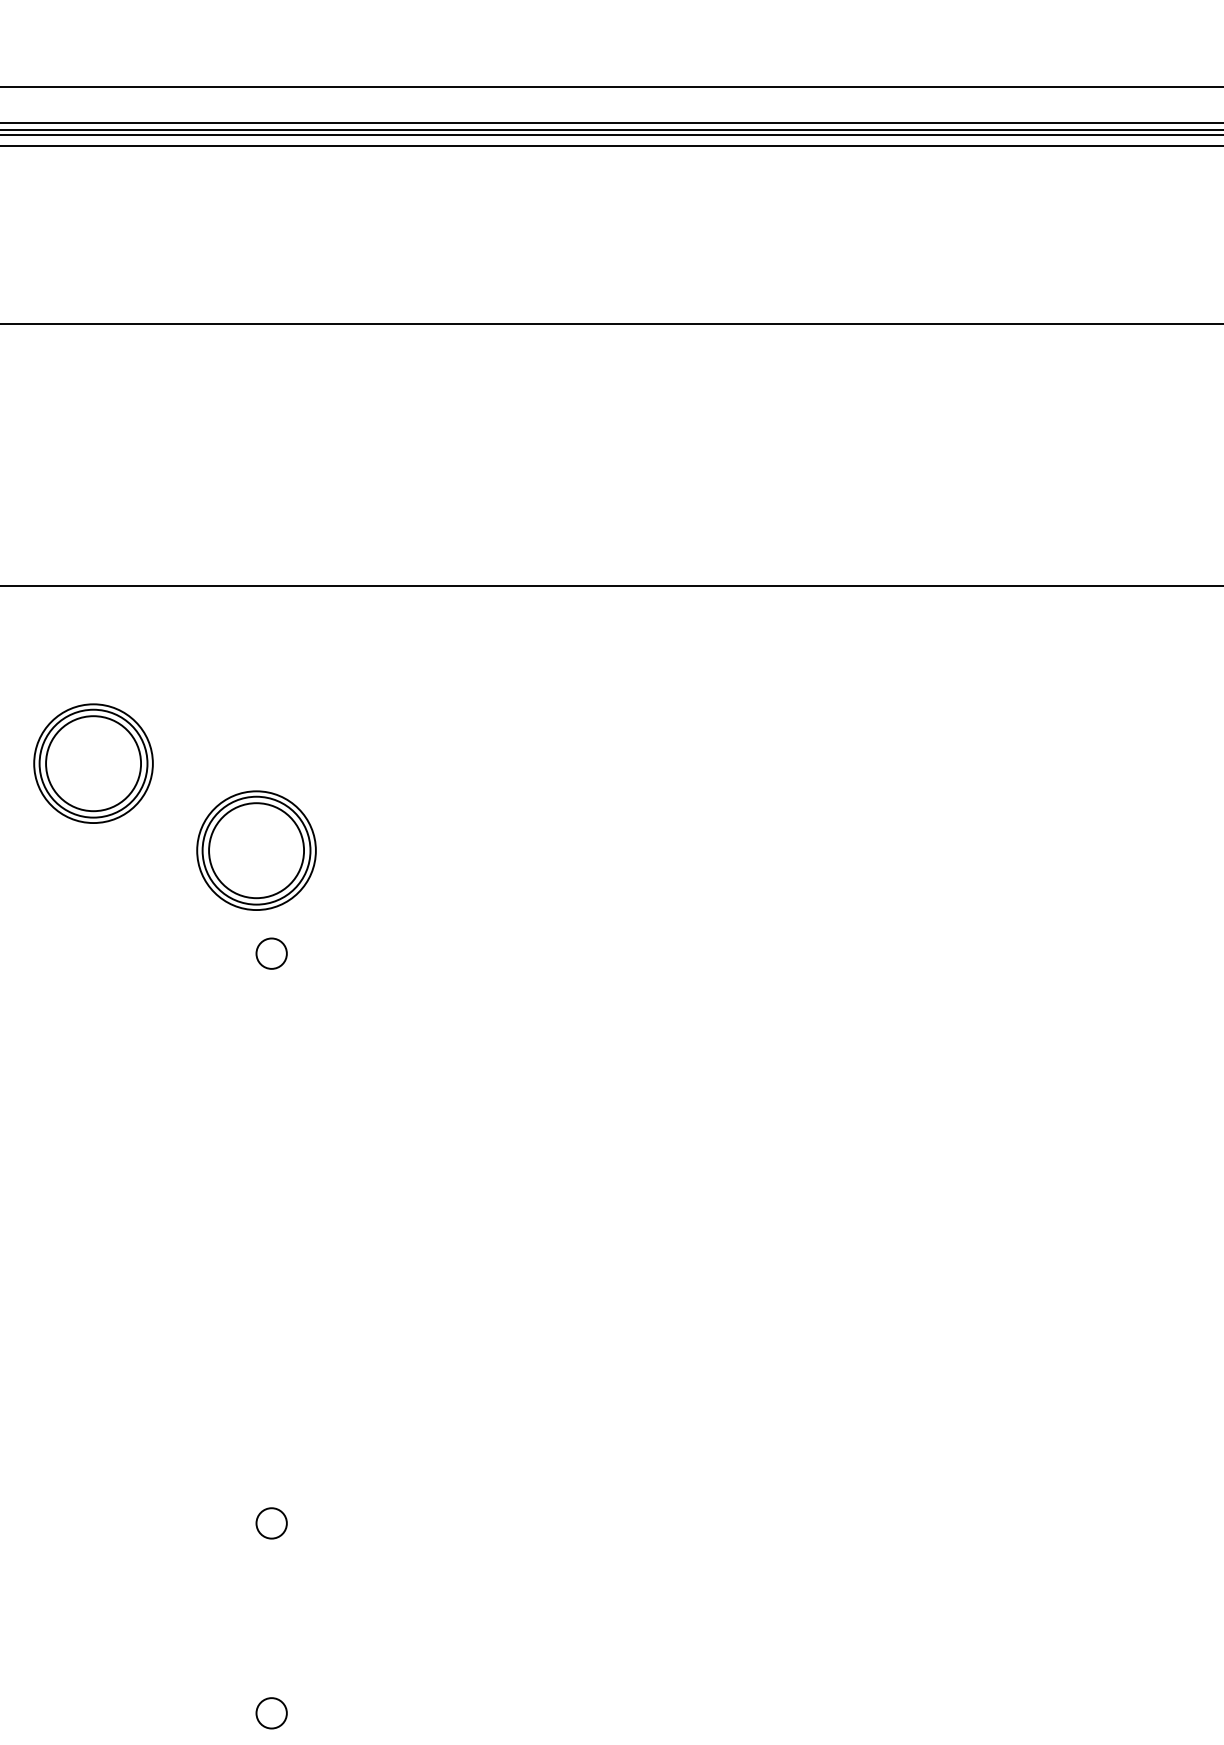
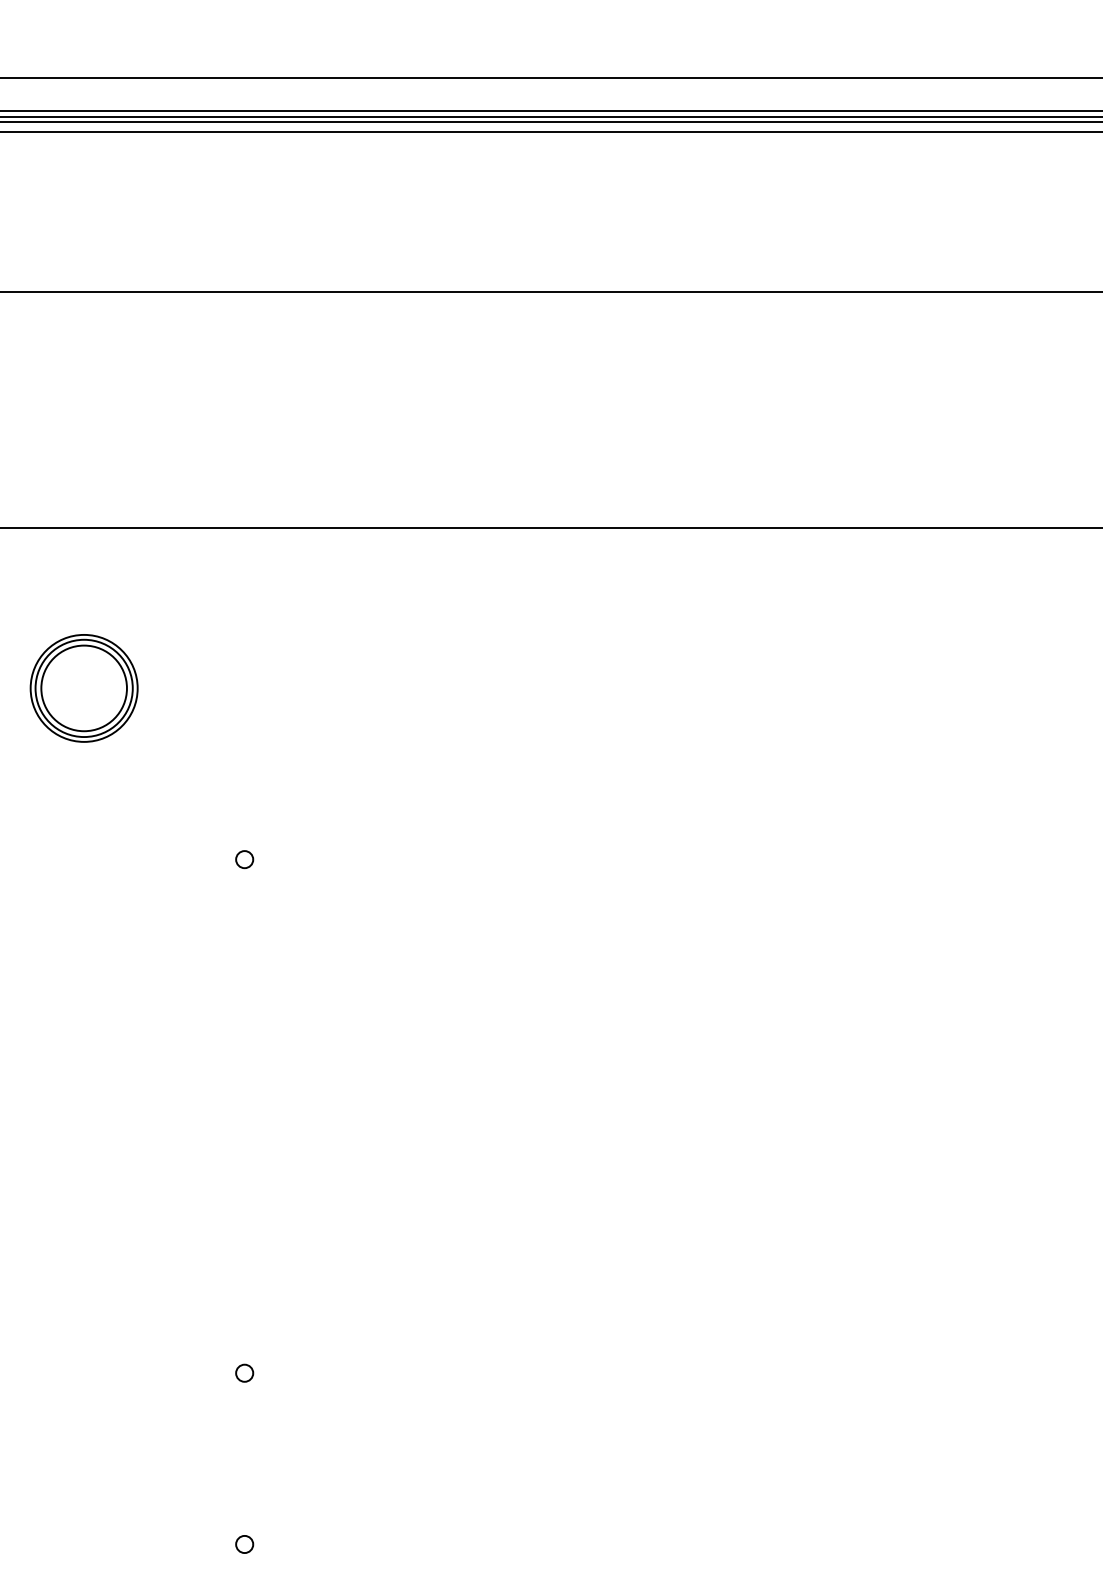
part: (256, 850) -> (231, 766), removed
circle: (271, 953) -> (244, 859), size x0.62
circle: (271, 1523) -> (244, 1373), size x0.62
circle: (271, 1713) -> (244, 1544), size x0.62

